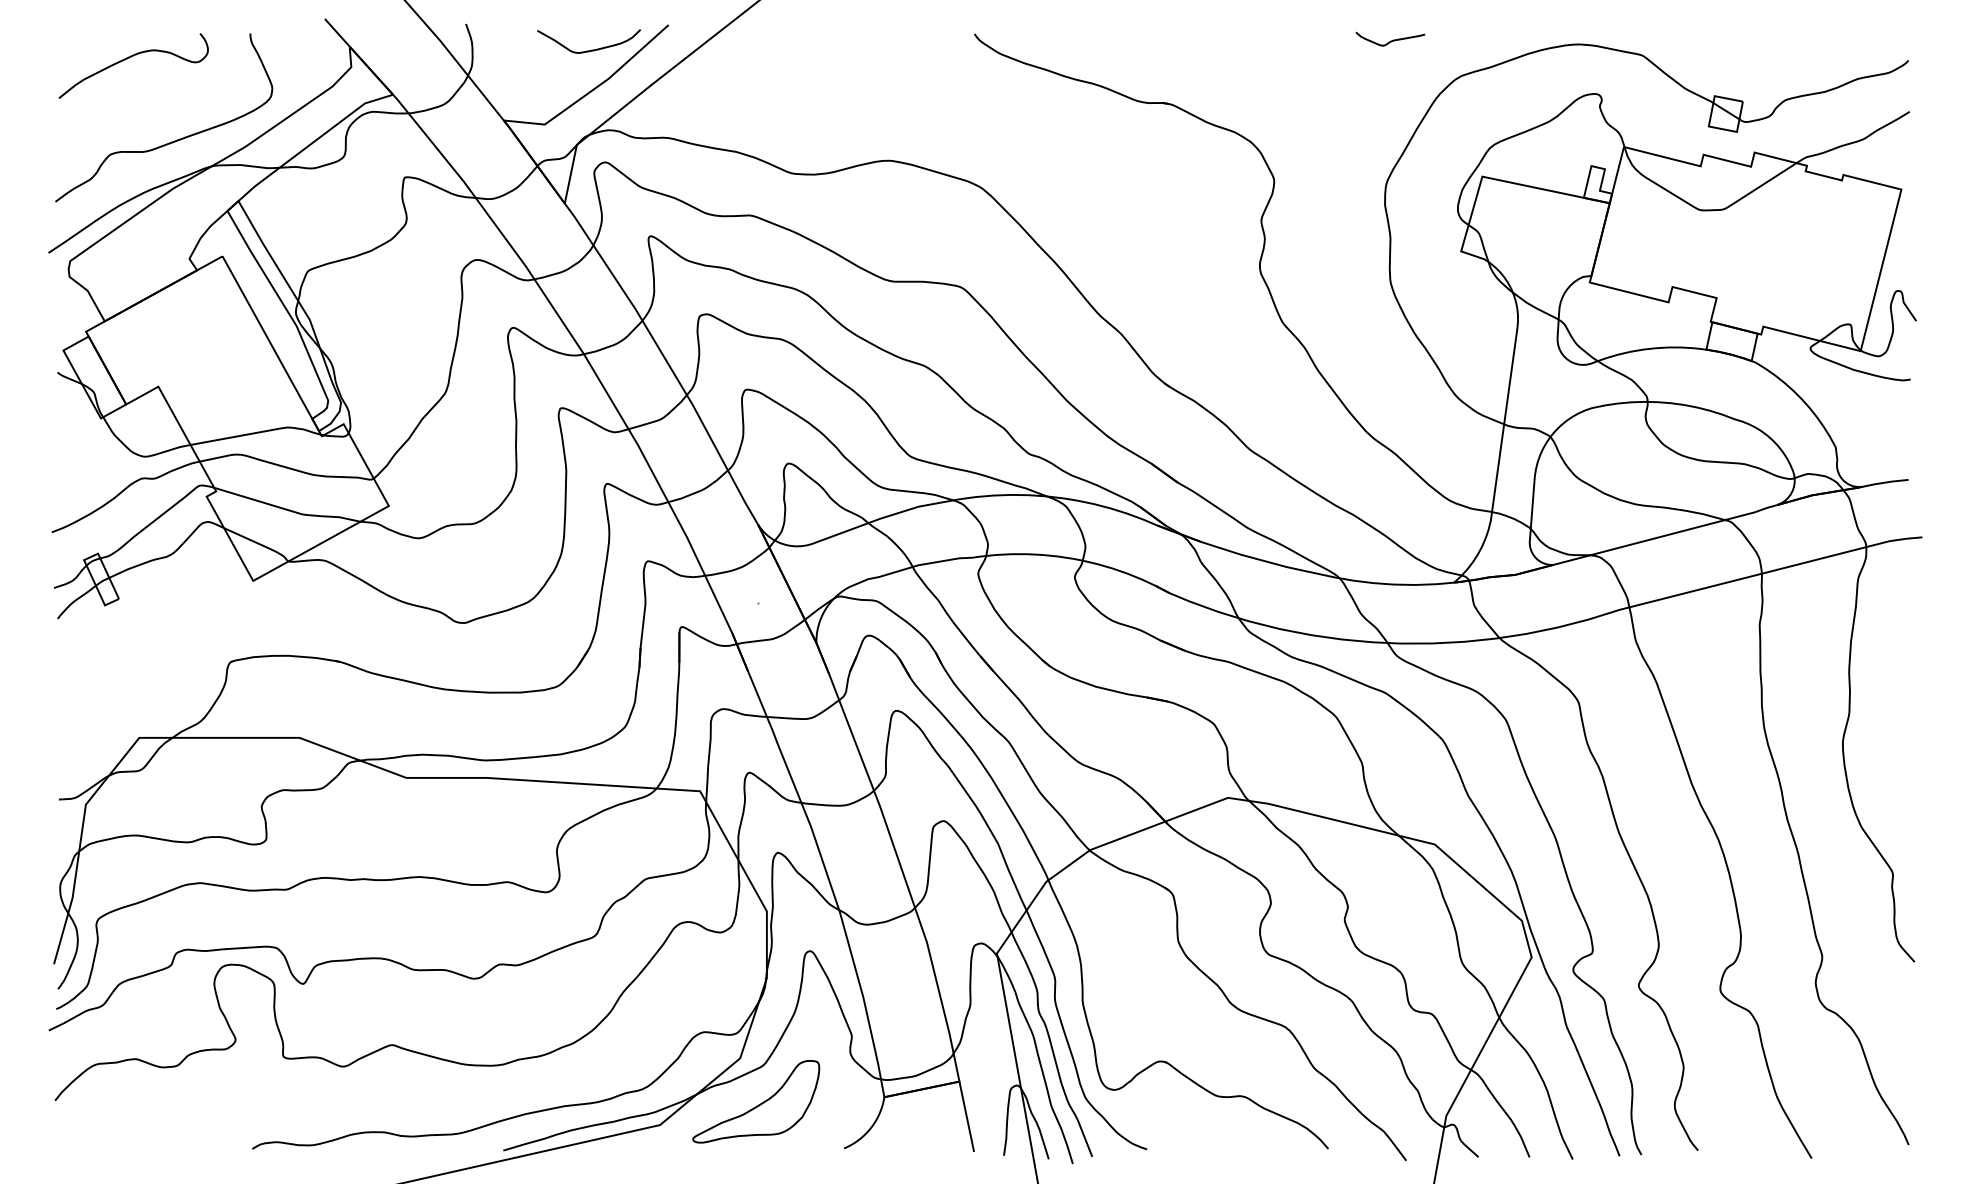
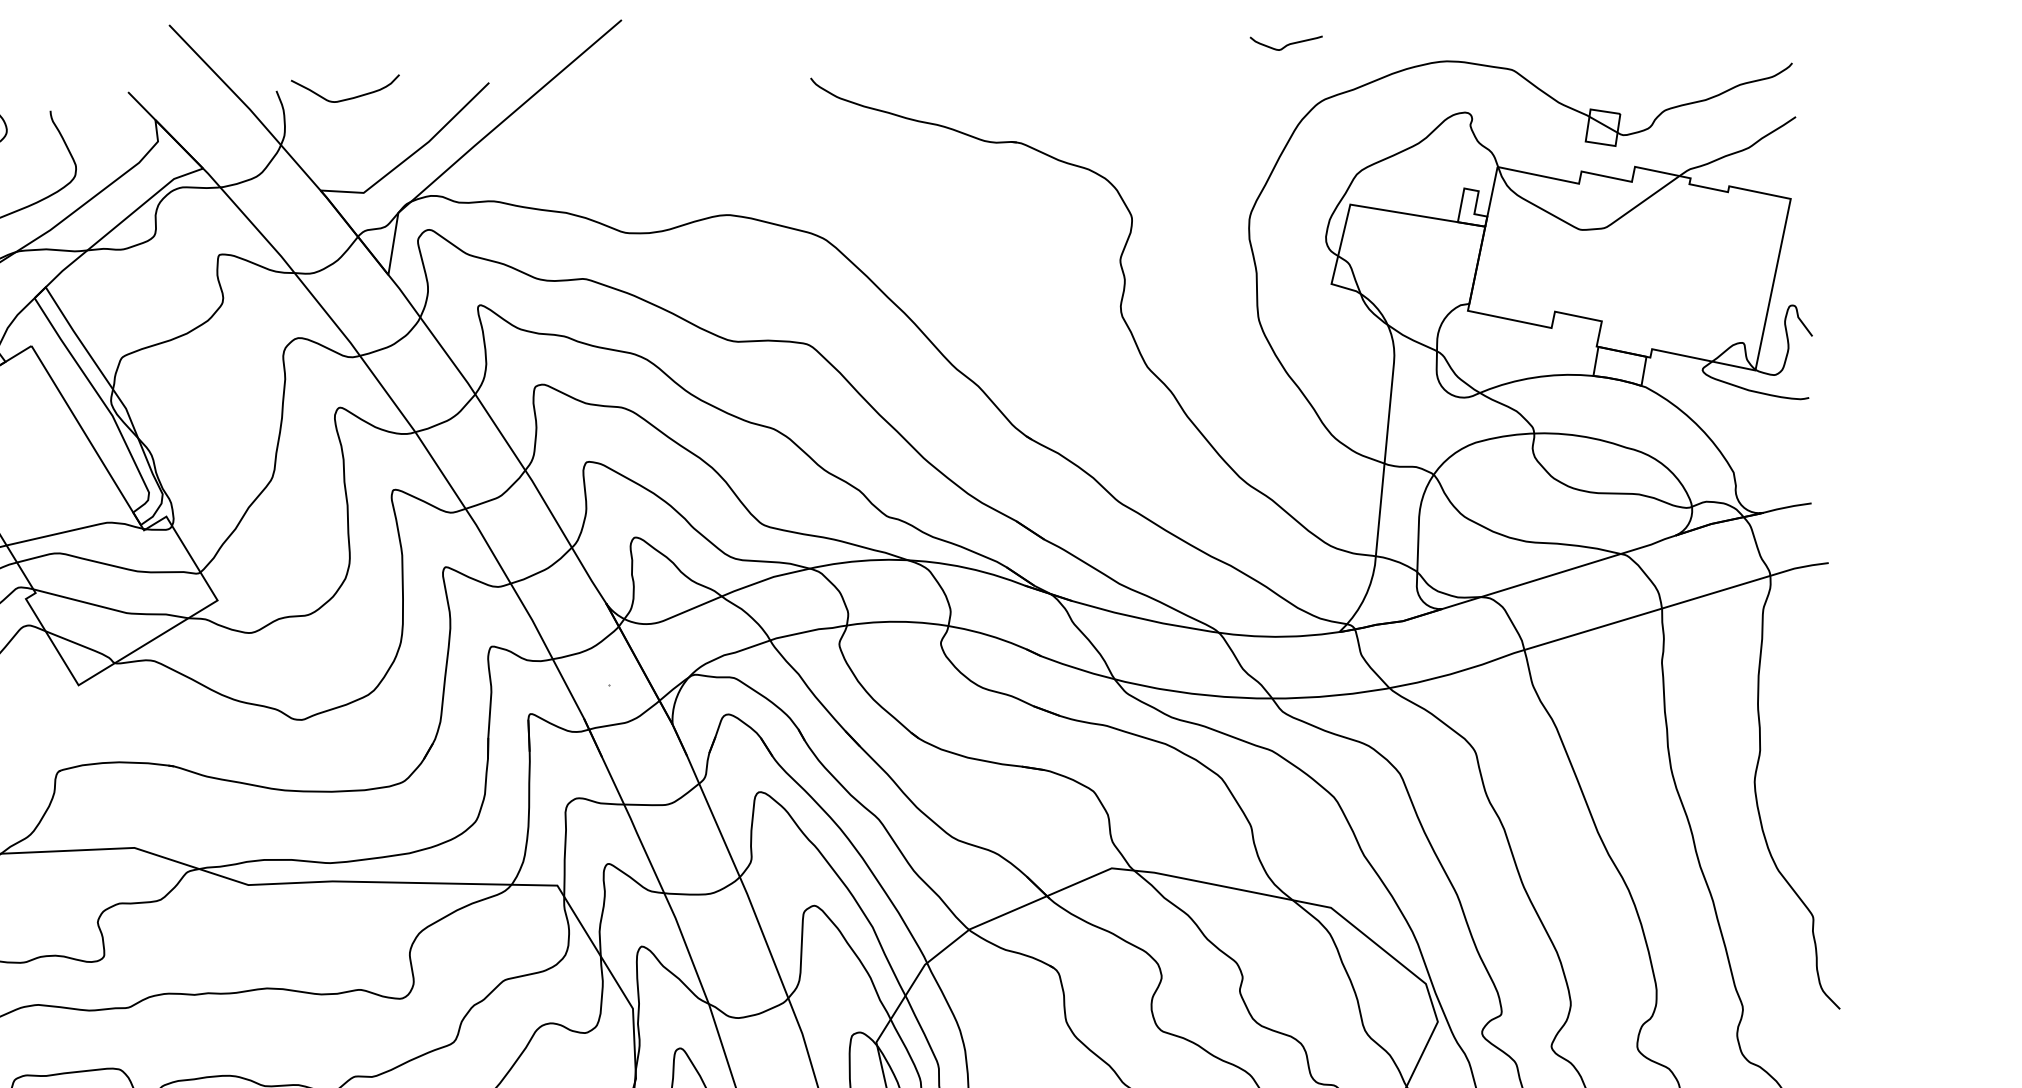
curve: (1390, 40) -> (1286, 44), moved
curve: (591, 49) -> (348, 97), moved

